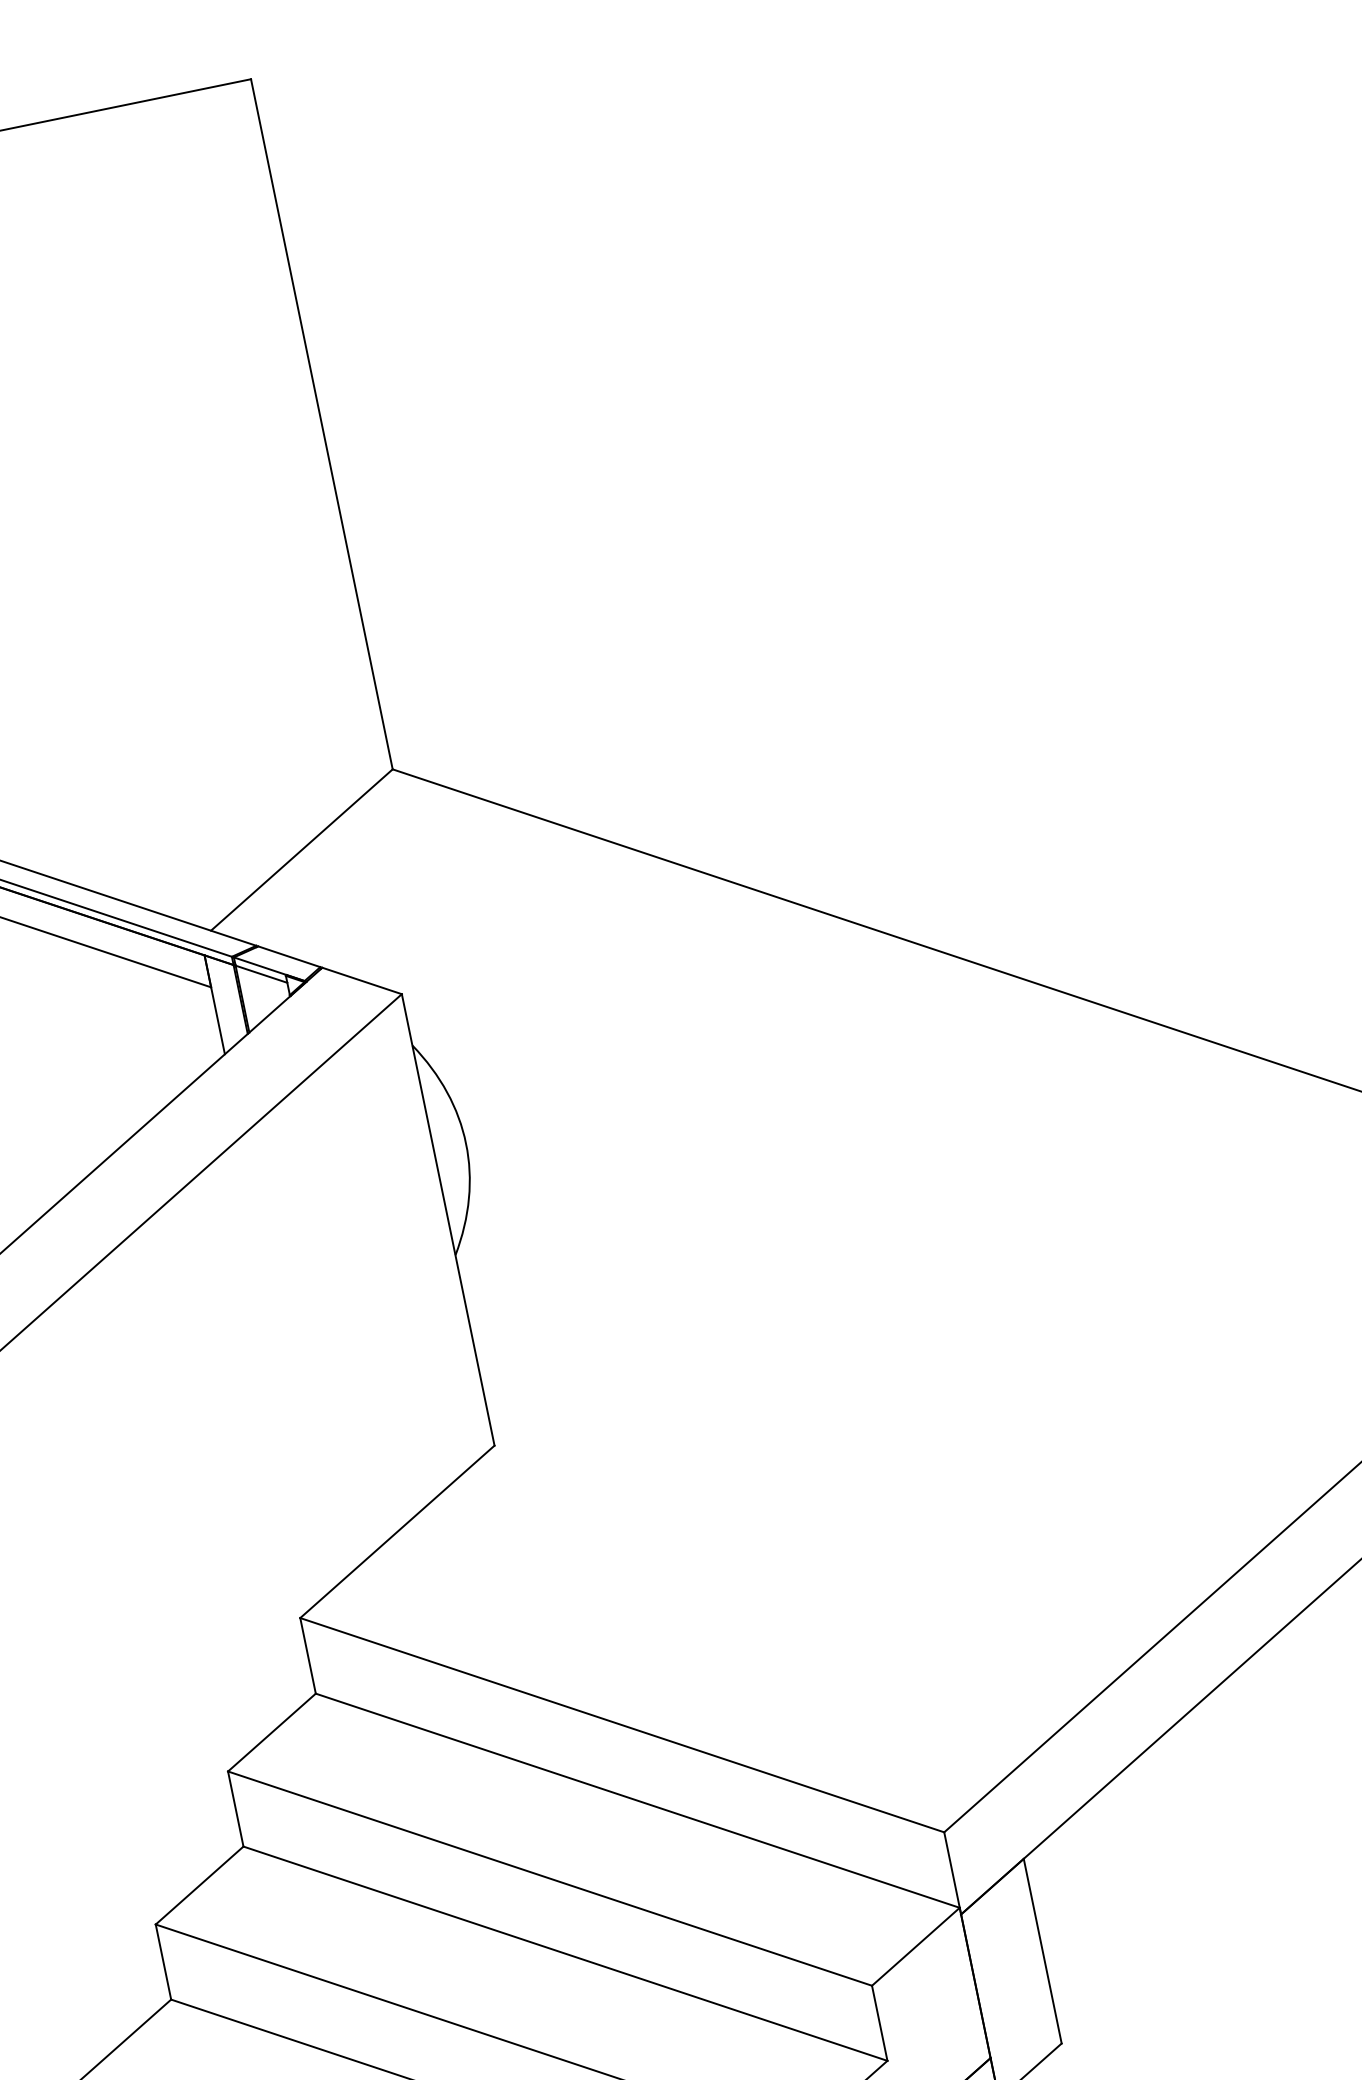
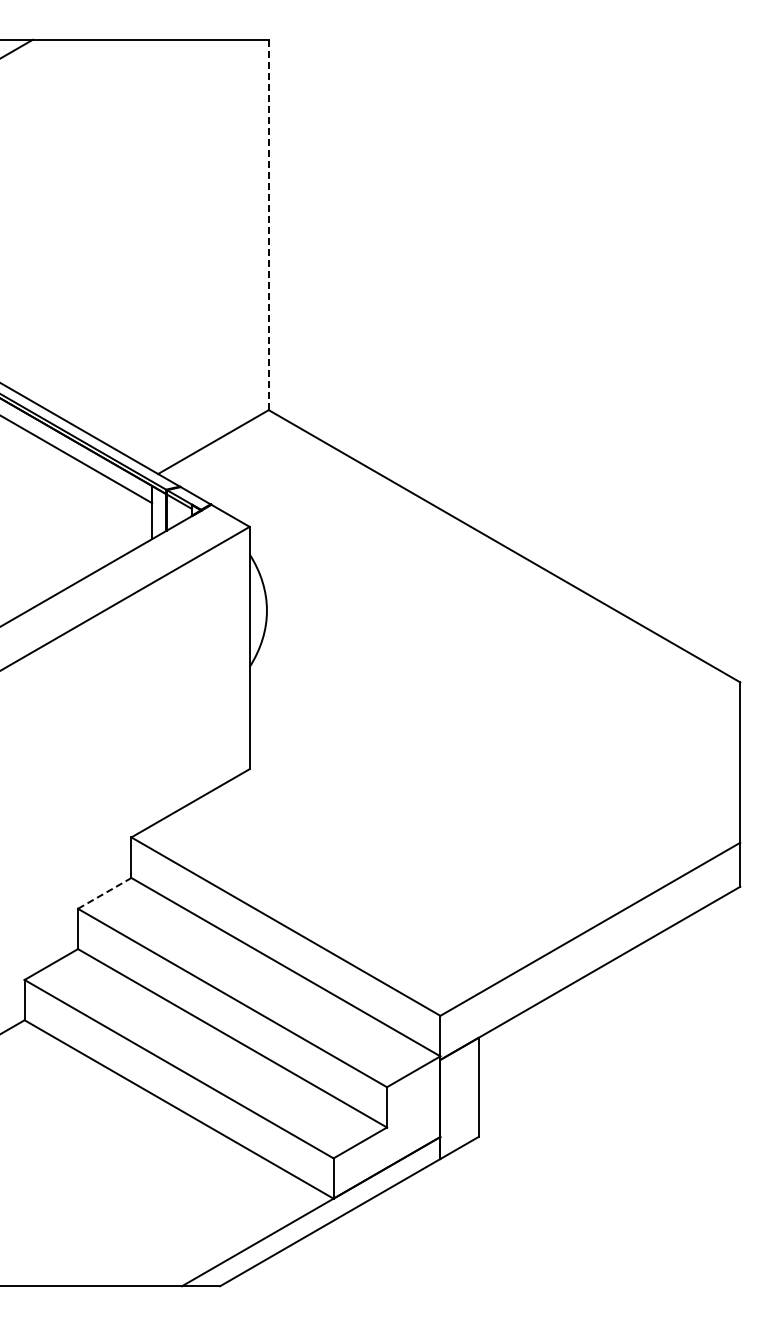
line: (321, 423) -> (268, 224), solid -> dashed
line: (271, 1732) -> (104, 893), solid -> dashed

